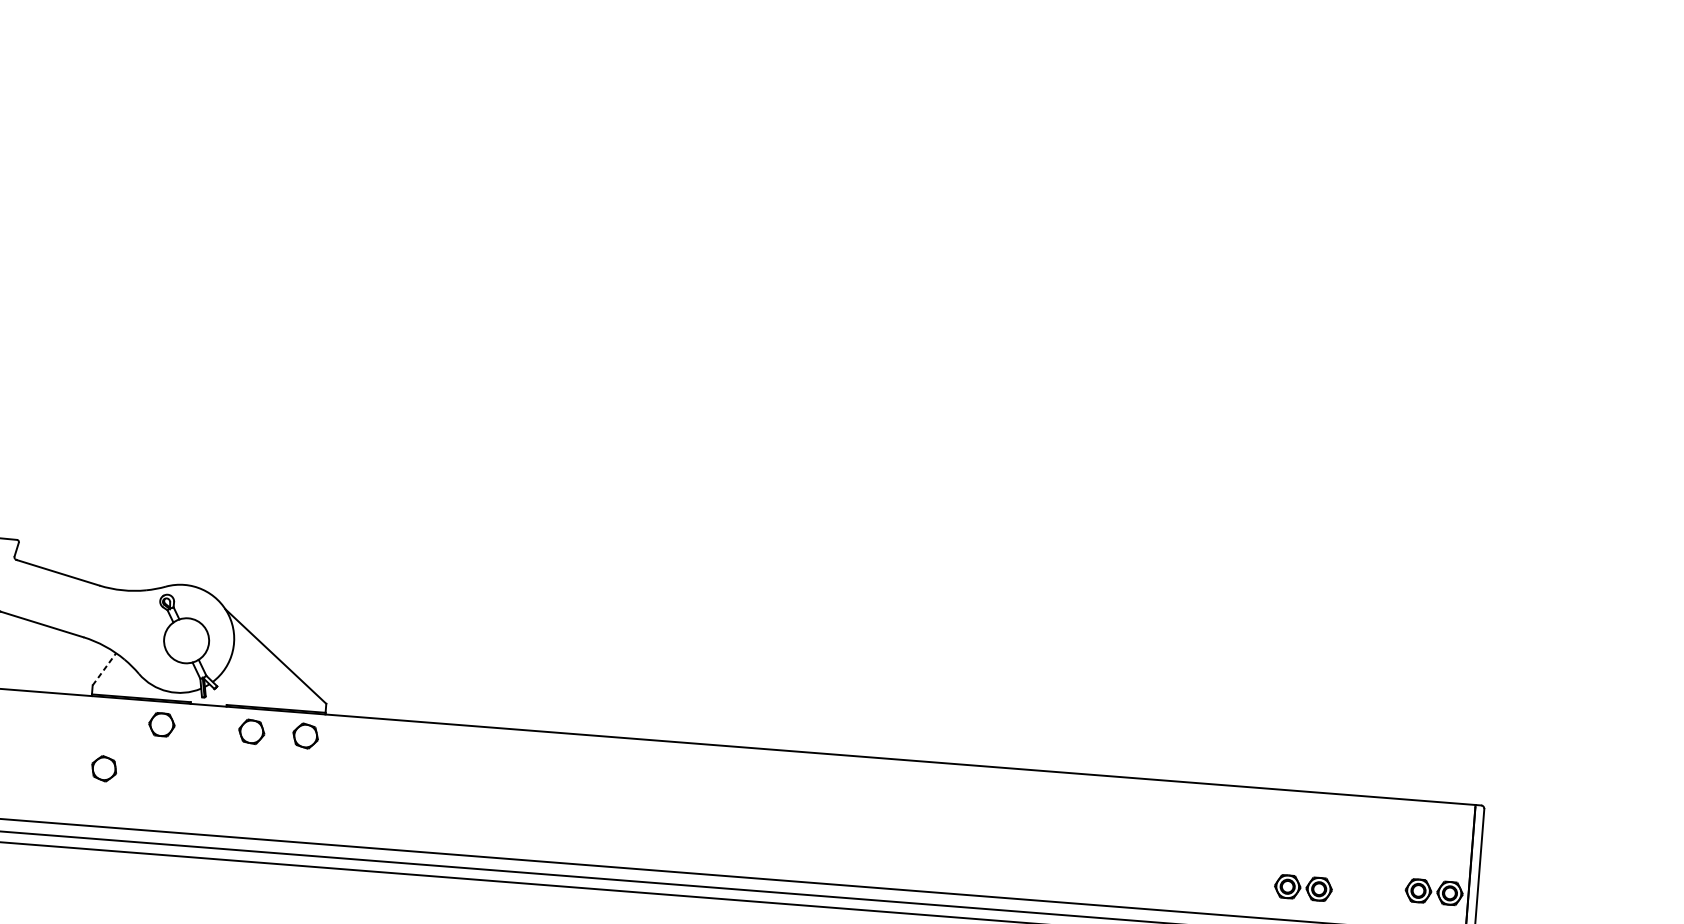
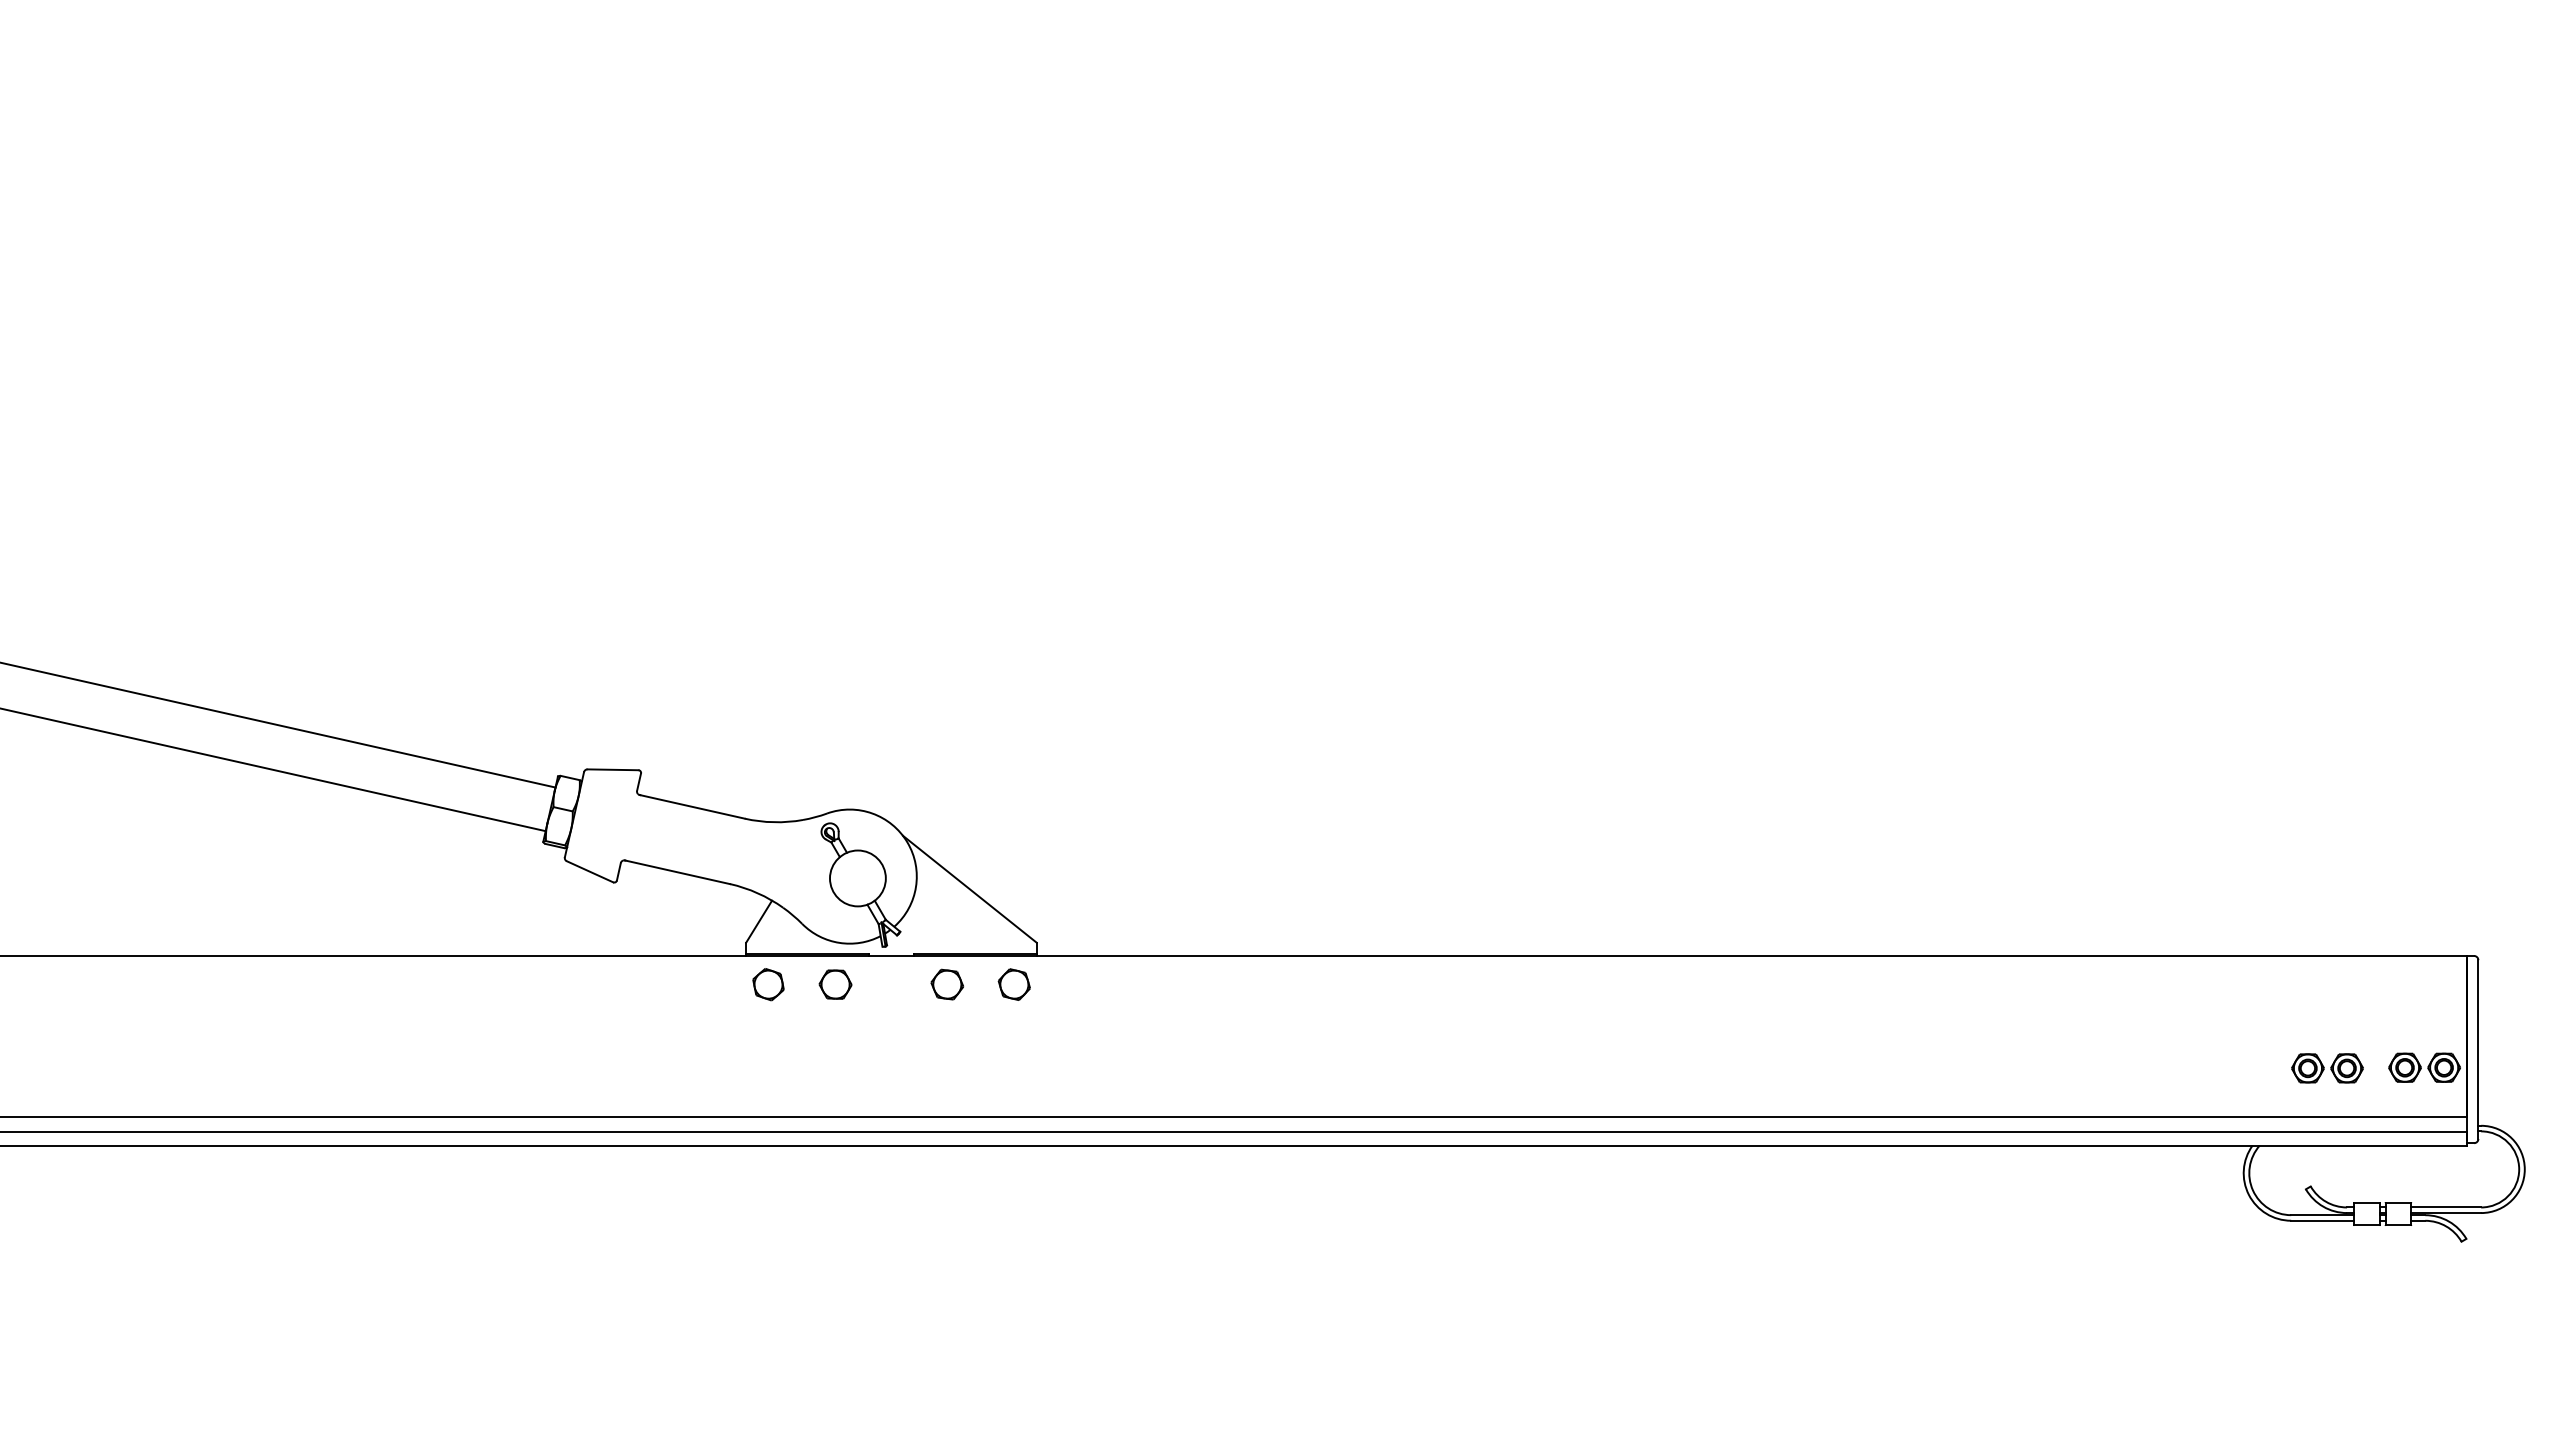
line: (104, 669) -> (759, 921), dashed -> solid
part: (104, 768) -> (768, 984), moved
part: (1303, 888) -> (2327, 1068), moved

